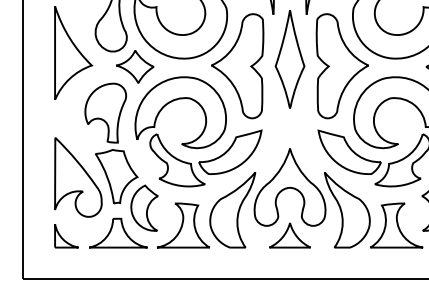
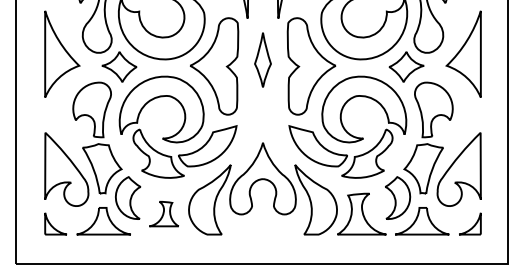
part: (289, 58) -> (262, 59), size x0.6
part: (182, 224) -> (163, 213), size x0.6
part: (289, 235) -> (262, 223), removed

